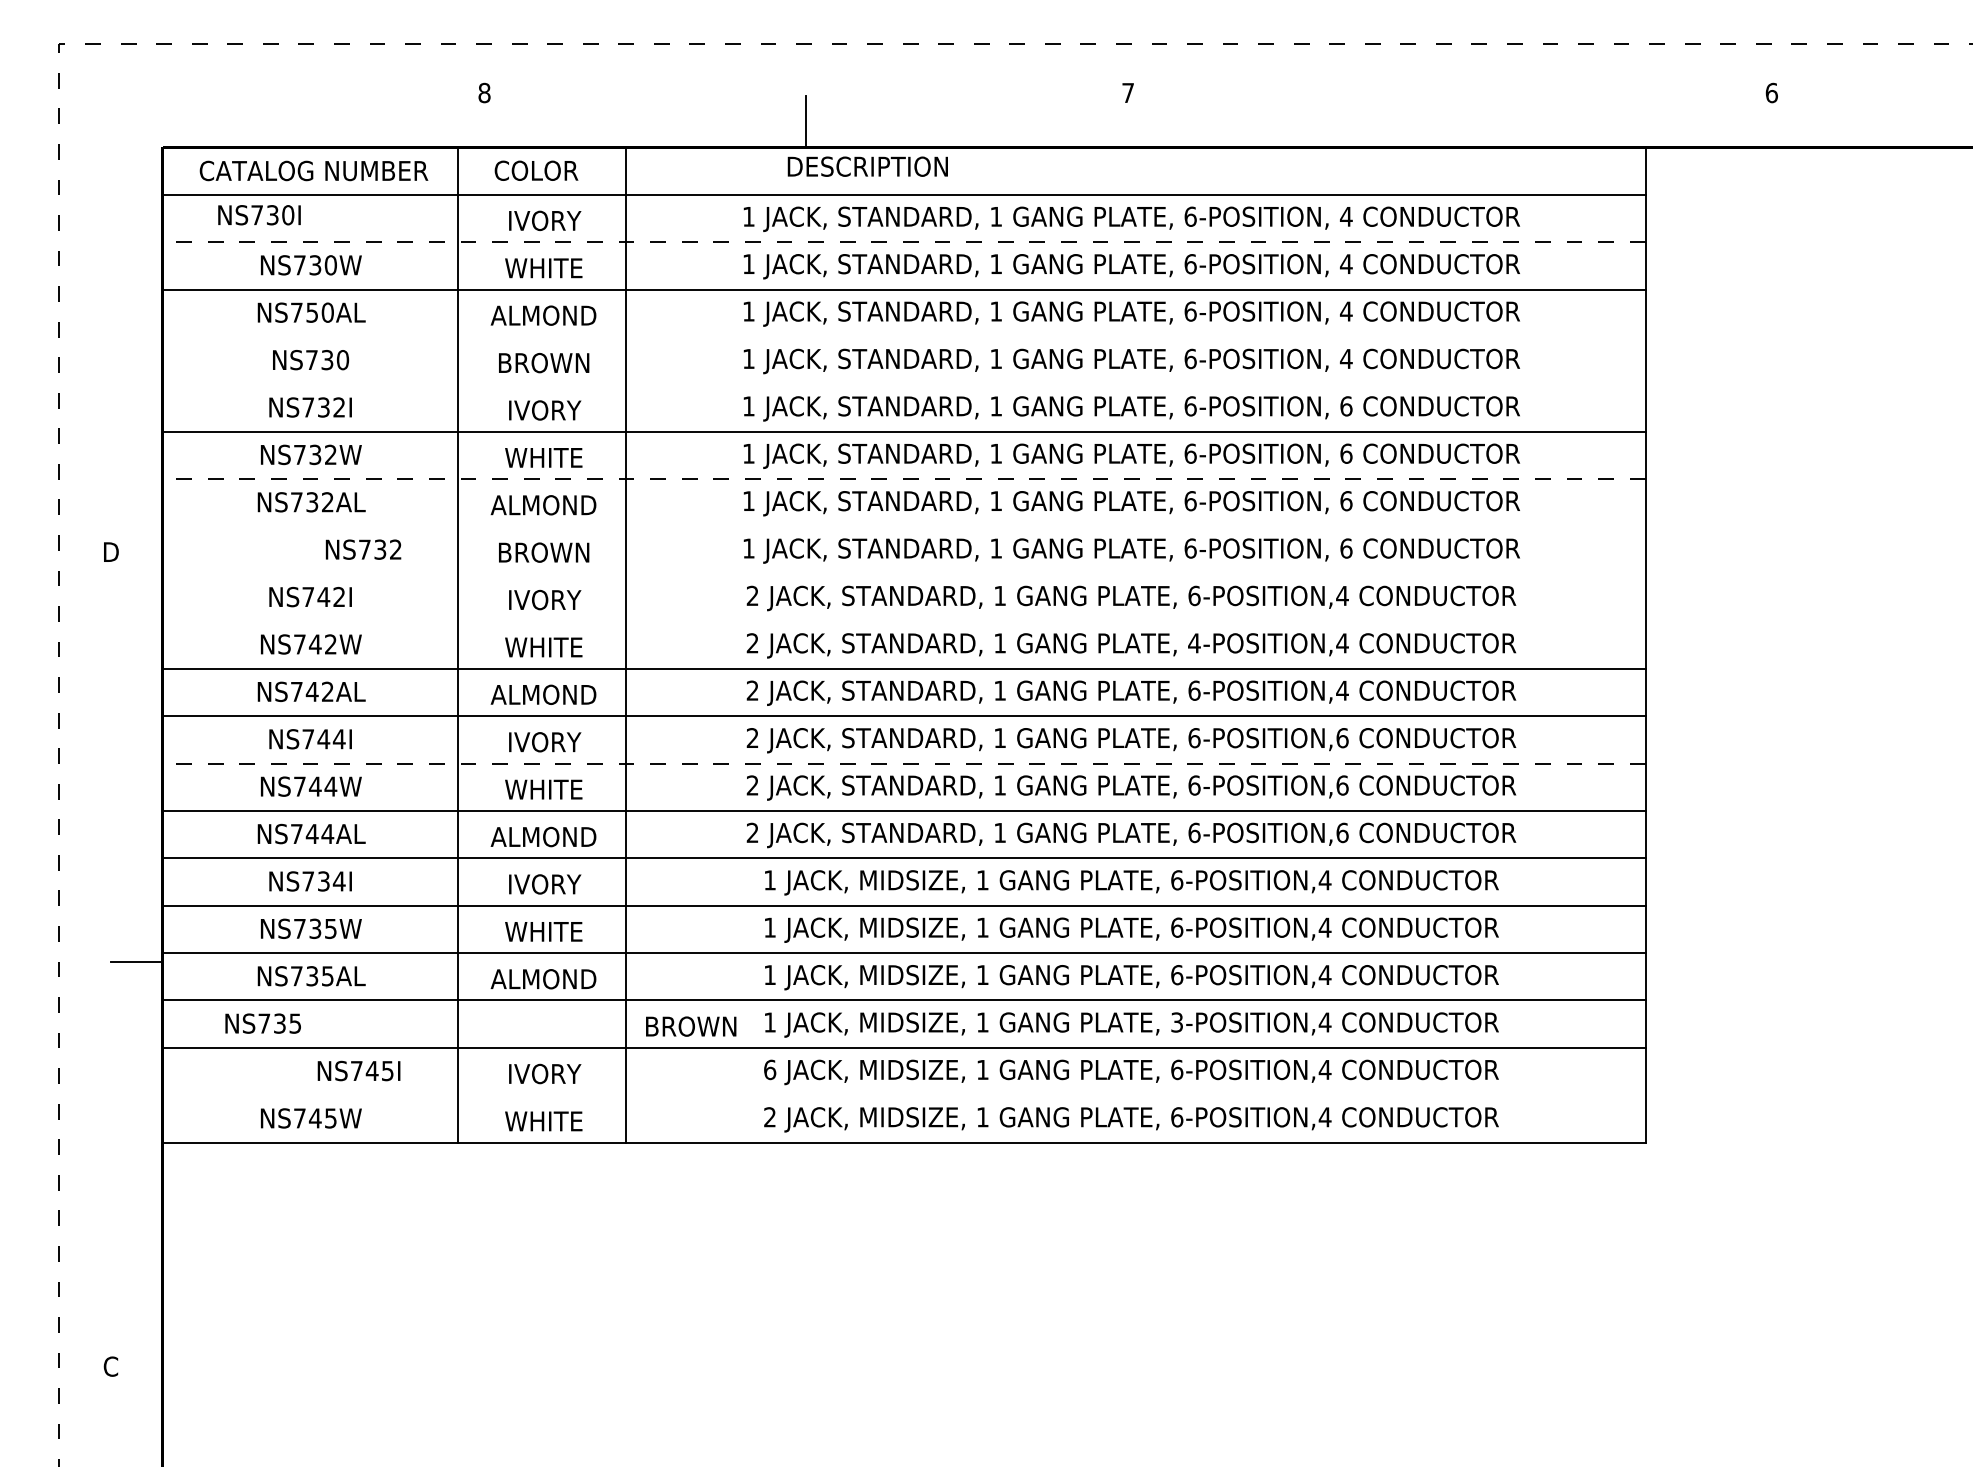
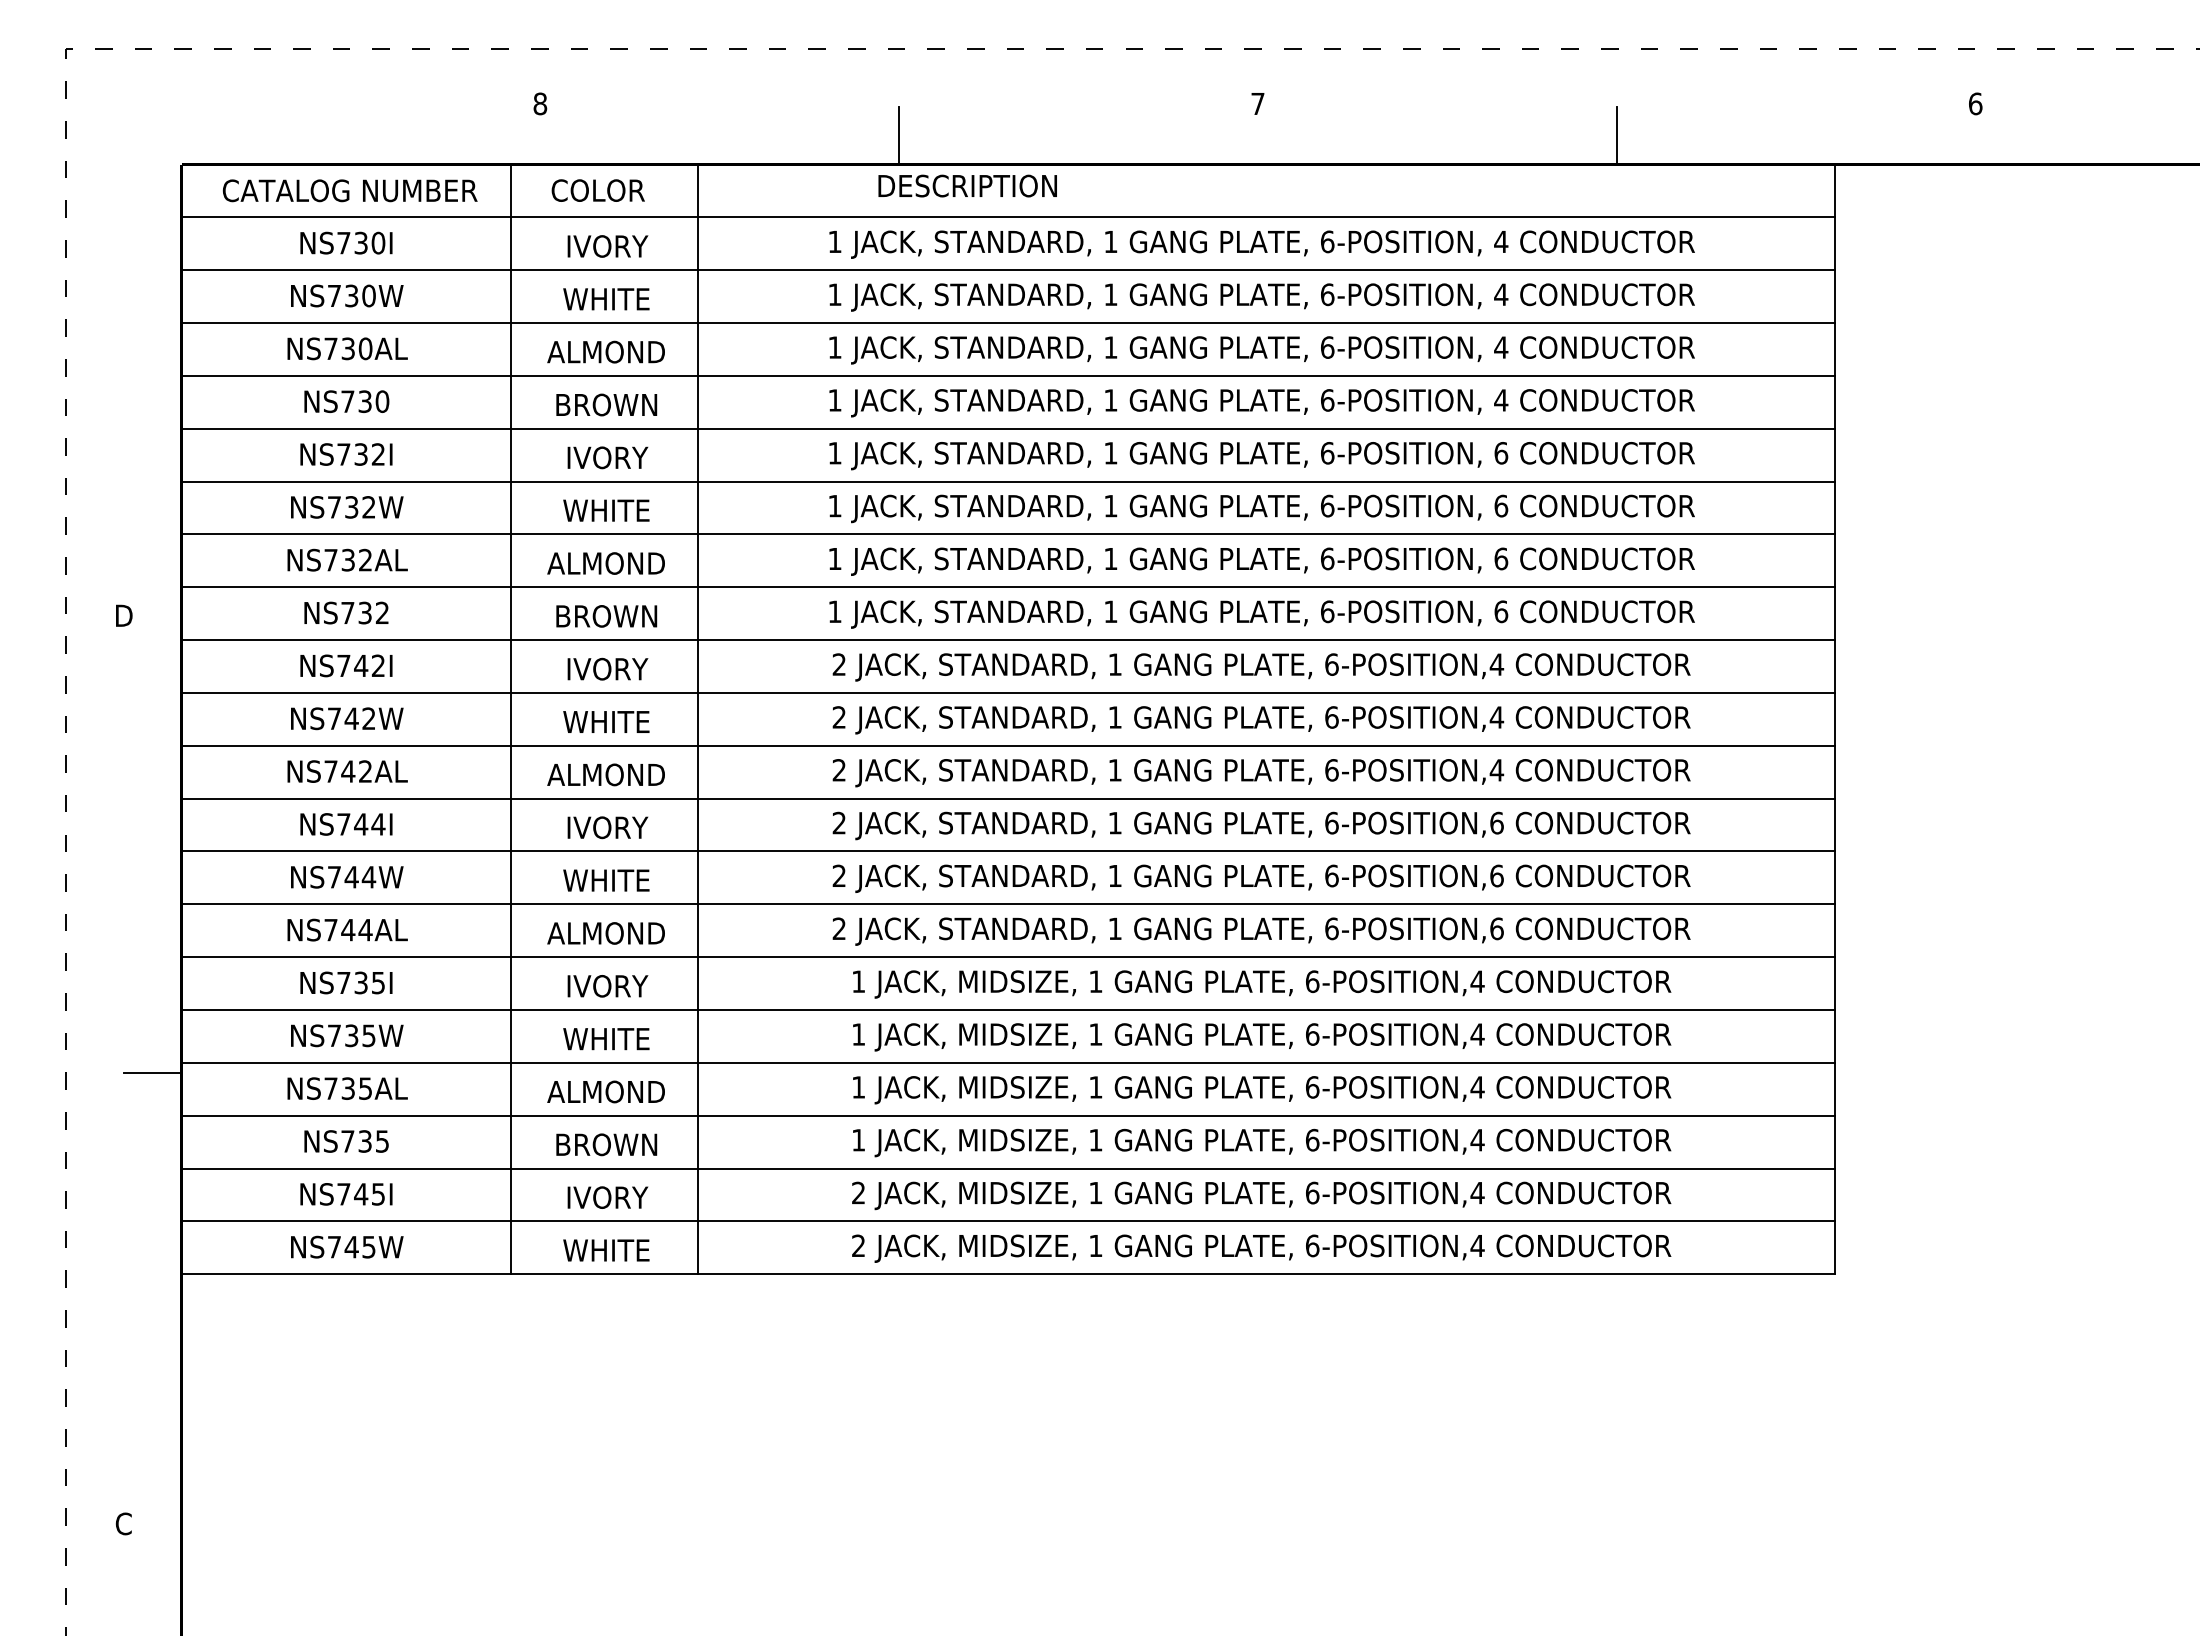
line: (1449, 121) -> (1616, 135), added
text: (259, 214) -> (346, 242), moved
line: (904, 242) -> (1008, 270), dashed -> solid
text: (312, 312) -> (348, 348), NS750AL -> NS730AL
line: (903, 336) -> (1007, 375), added
line: (903, 384) -> (1007, 428), added
line: (904, 479) -> (1008, 534), dashed -> solid
line: (903, 526) -> (1007, 587), added
text: (363, 549) -> (346, 612), moved
line: (903, 574) -> (1007, 640), added
line: (903, 620) -> (1007, 692), added
text: (1194, 643) -> (1331, 717), 4-POSITION,4 -> 6-POSITION,4
line: (904, 763) -> (1008, 851), dashed -> solid
text: (339, 881) -> (378, 983), NS734I -> NS735I
text: (1177, 1021) -> (1312, 1139), 3-POSITION,4 -> 6-POSITION,4
text: (263, 1023) -> (346, 1141), moved
text: (690, 1026) -> (606, 1144), moved
text: (769, 1069) -> (858, 1192), 6 -> 2
text: (359, 1071) -> (346, 1194), moved
line: (903, 1095) -> (1007, 1221), added

